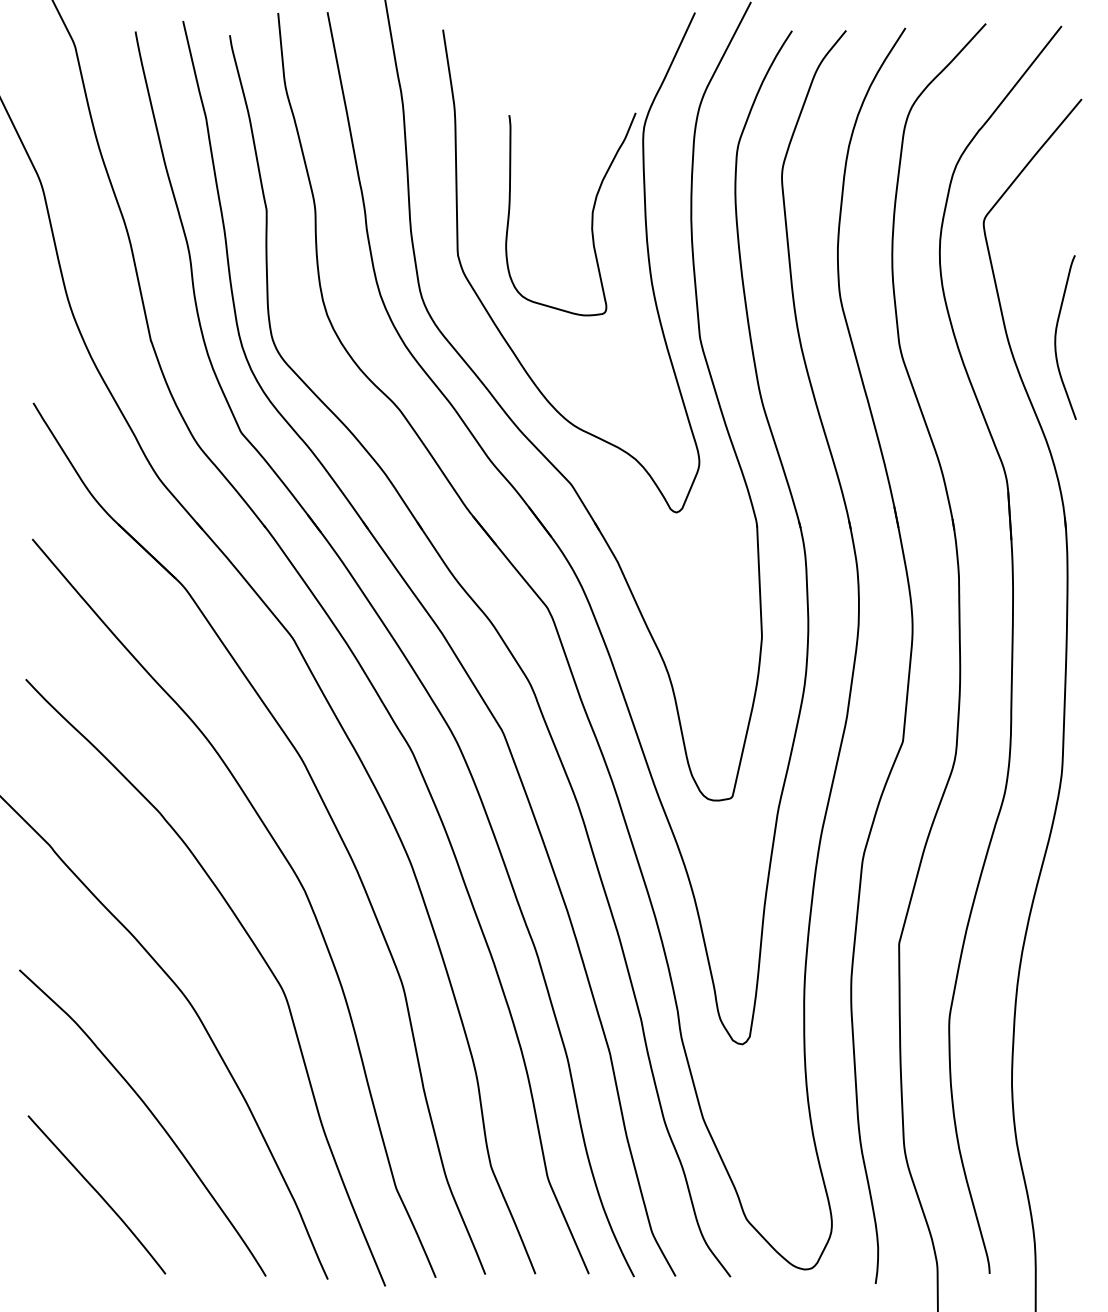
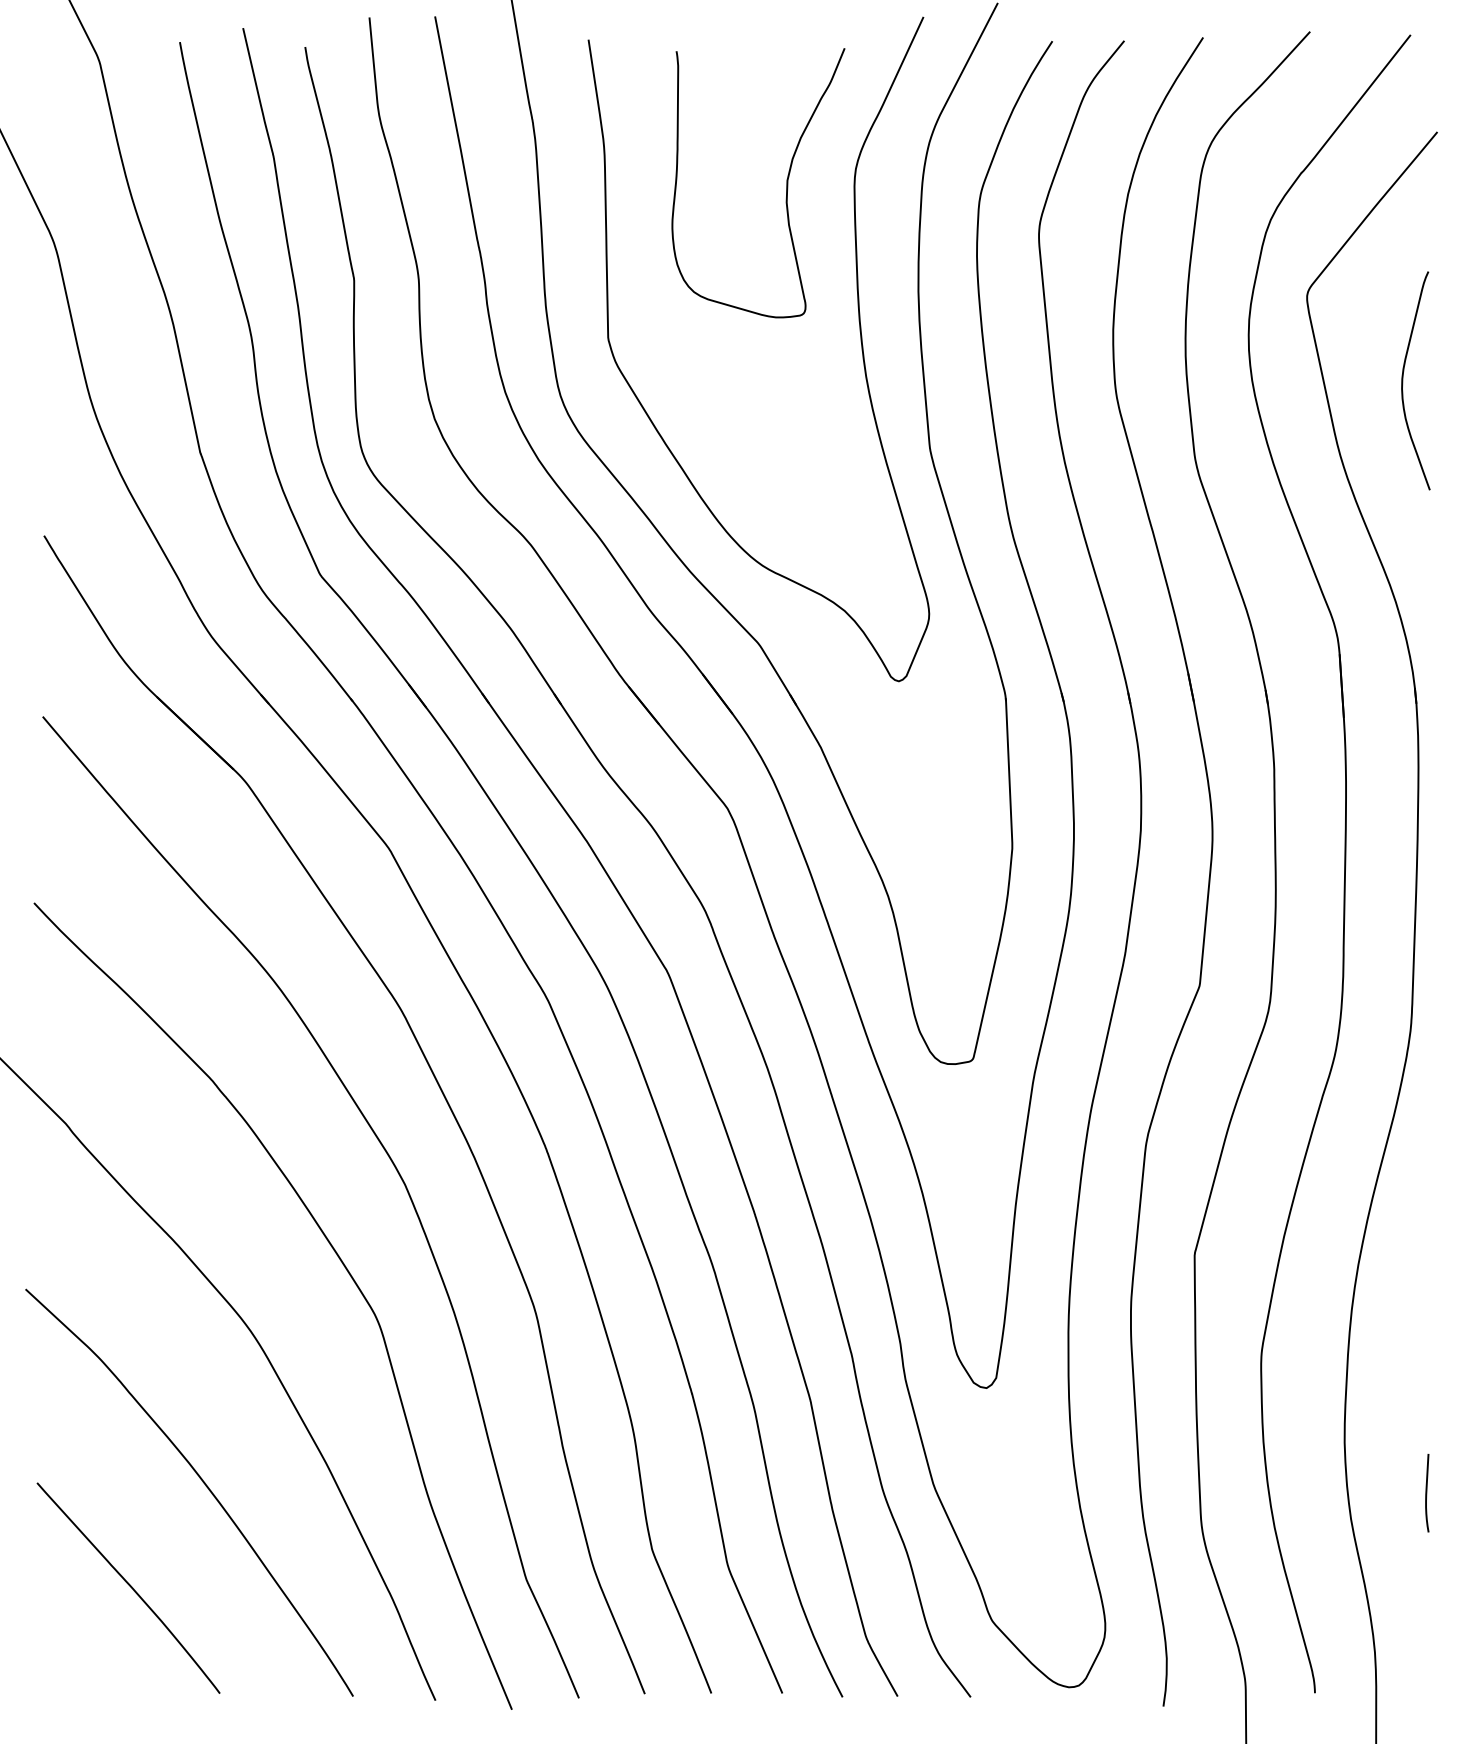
curve: (592, 214) -> (786, 183), moved
curve: (1056, 337) -> (1403, 380), moved
curve: (1074, 1123) -> (1427, 1493), added

